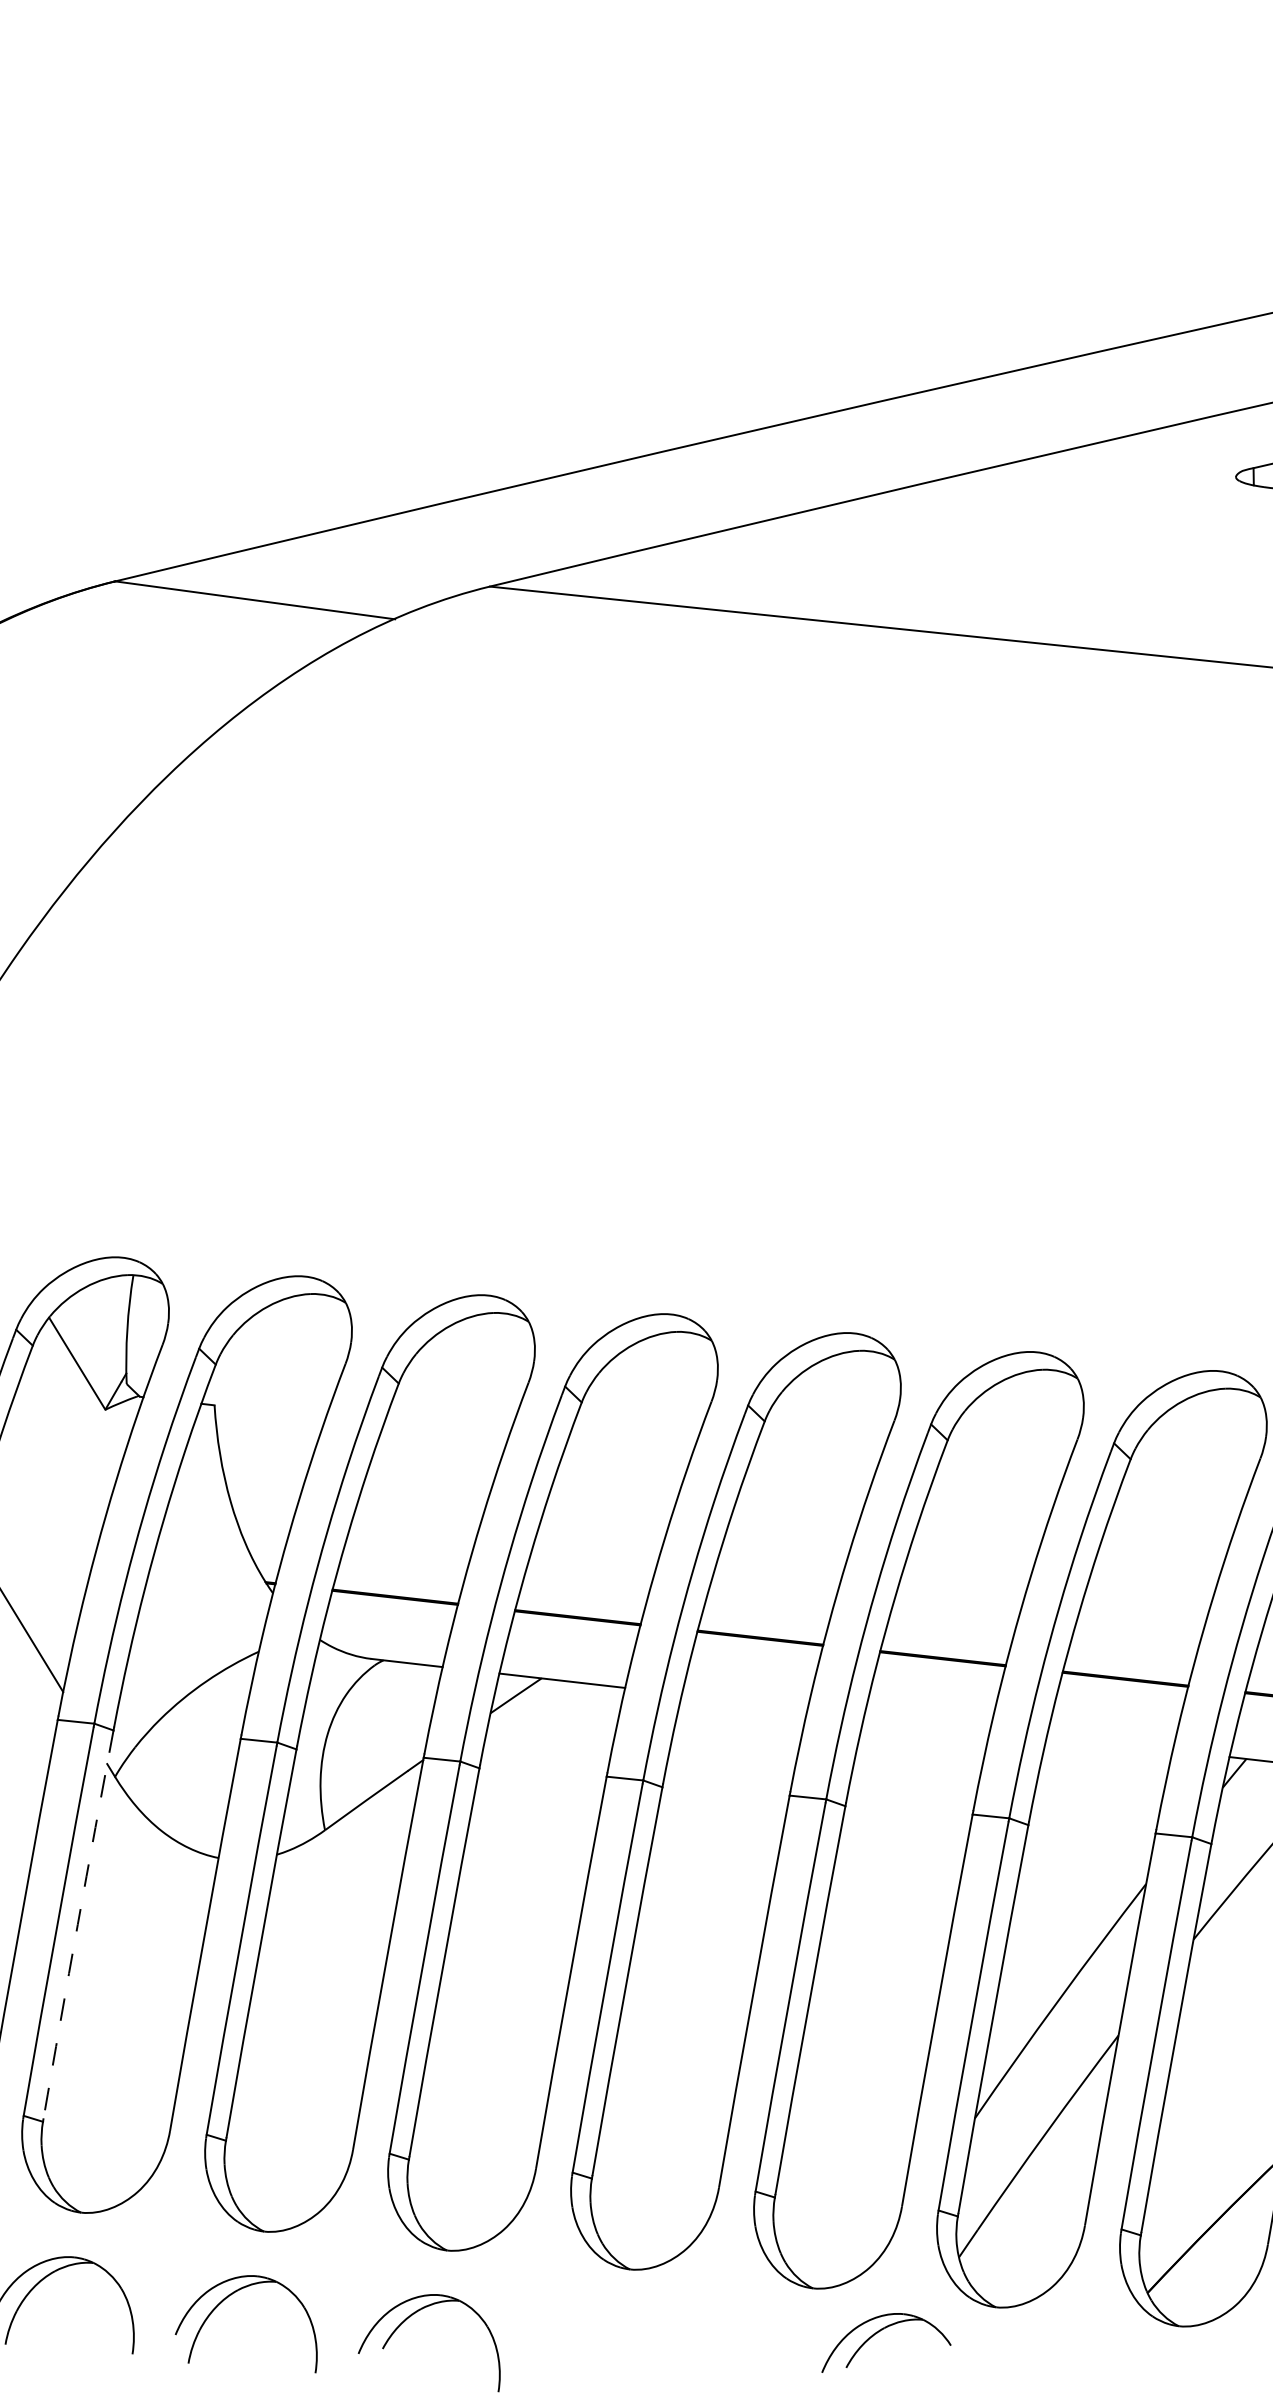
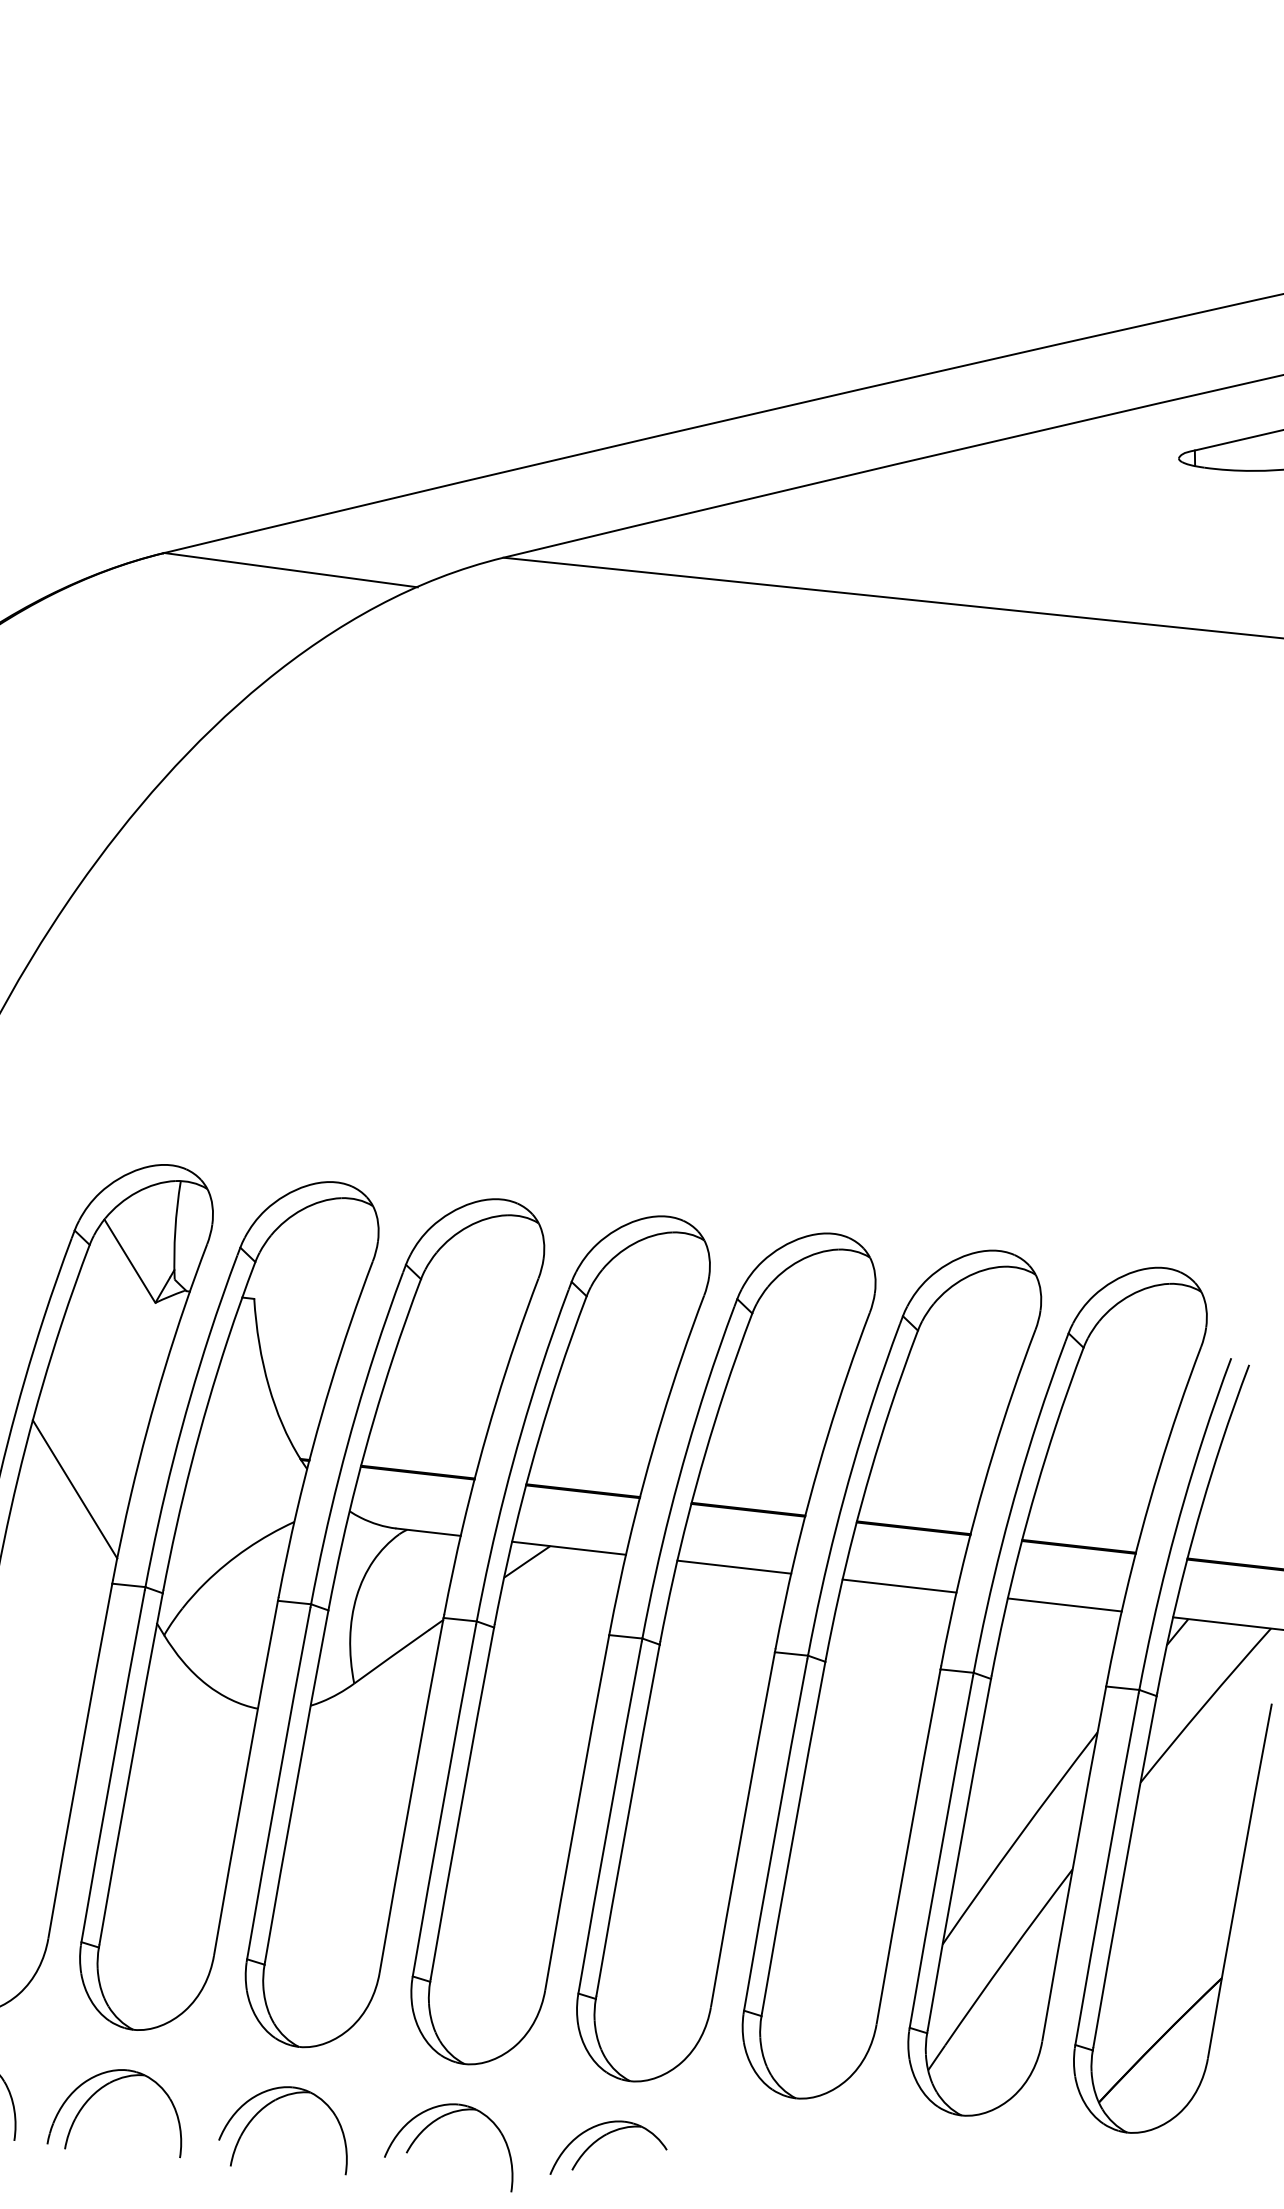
line: (745, 1700) -> (734, 1566), added
line: (927, 1721) -> (899, 1585), added
line: (1109, 1742) -> (1064, 1604), added
arc: (77, 1925) -> (130, 1769), dashed -> solid
part: (880, 2331) -> (603, 2137), moved

